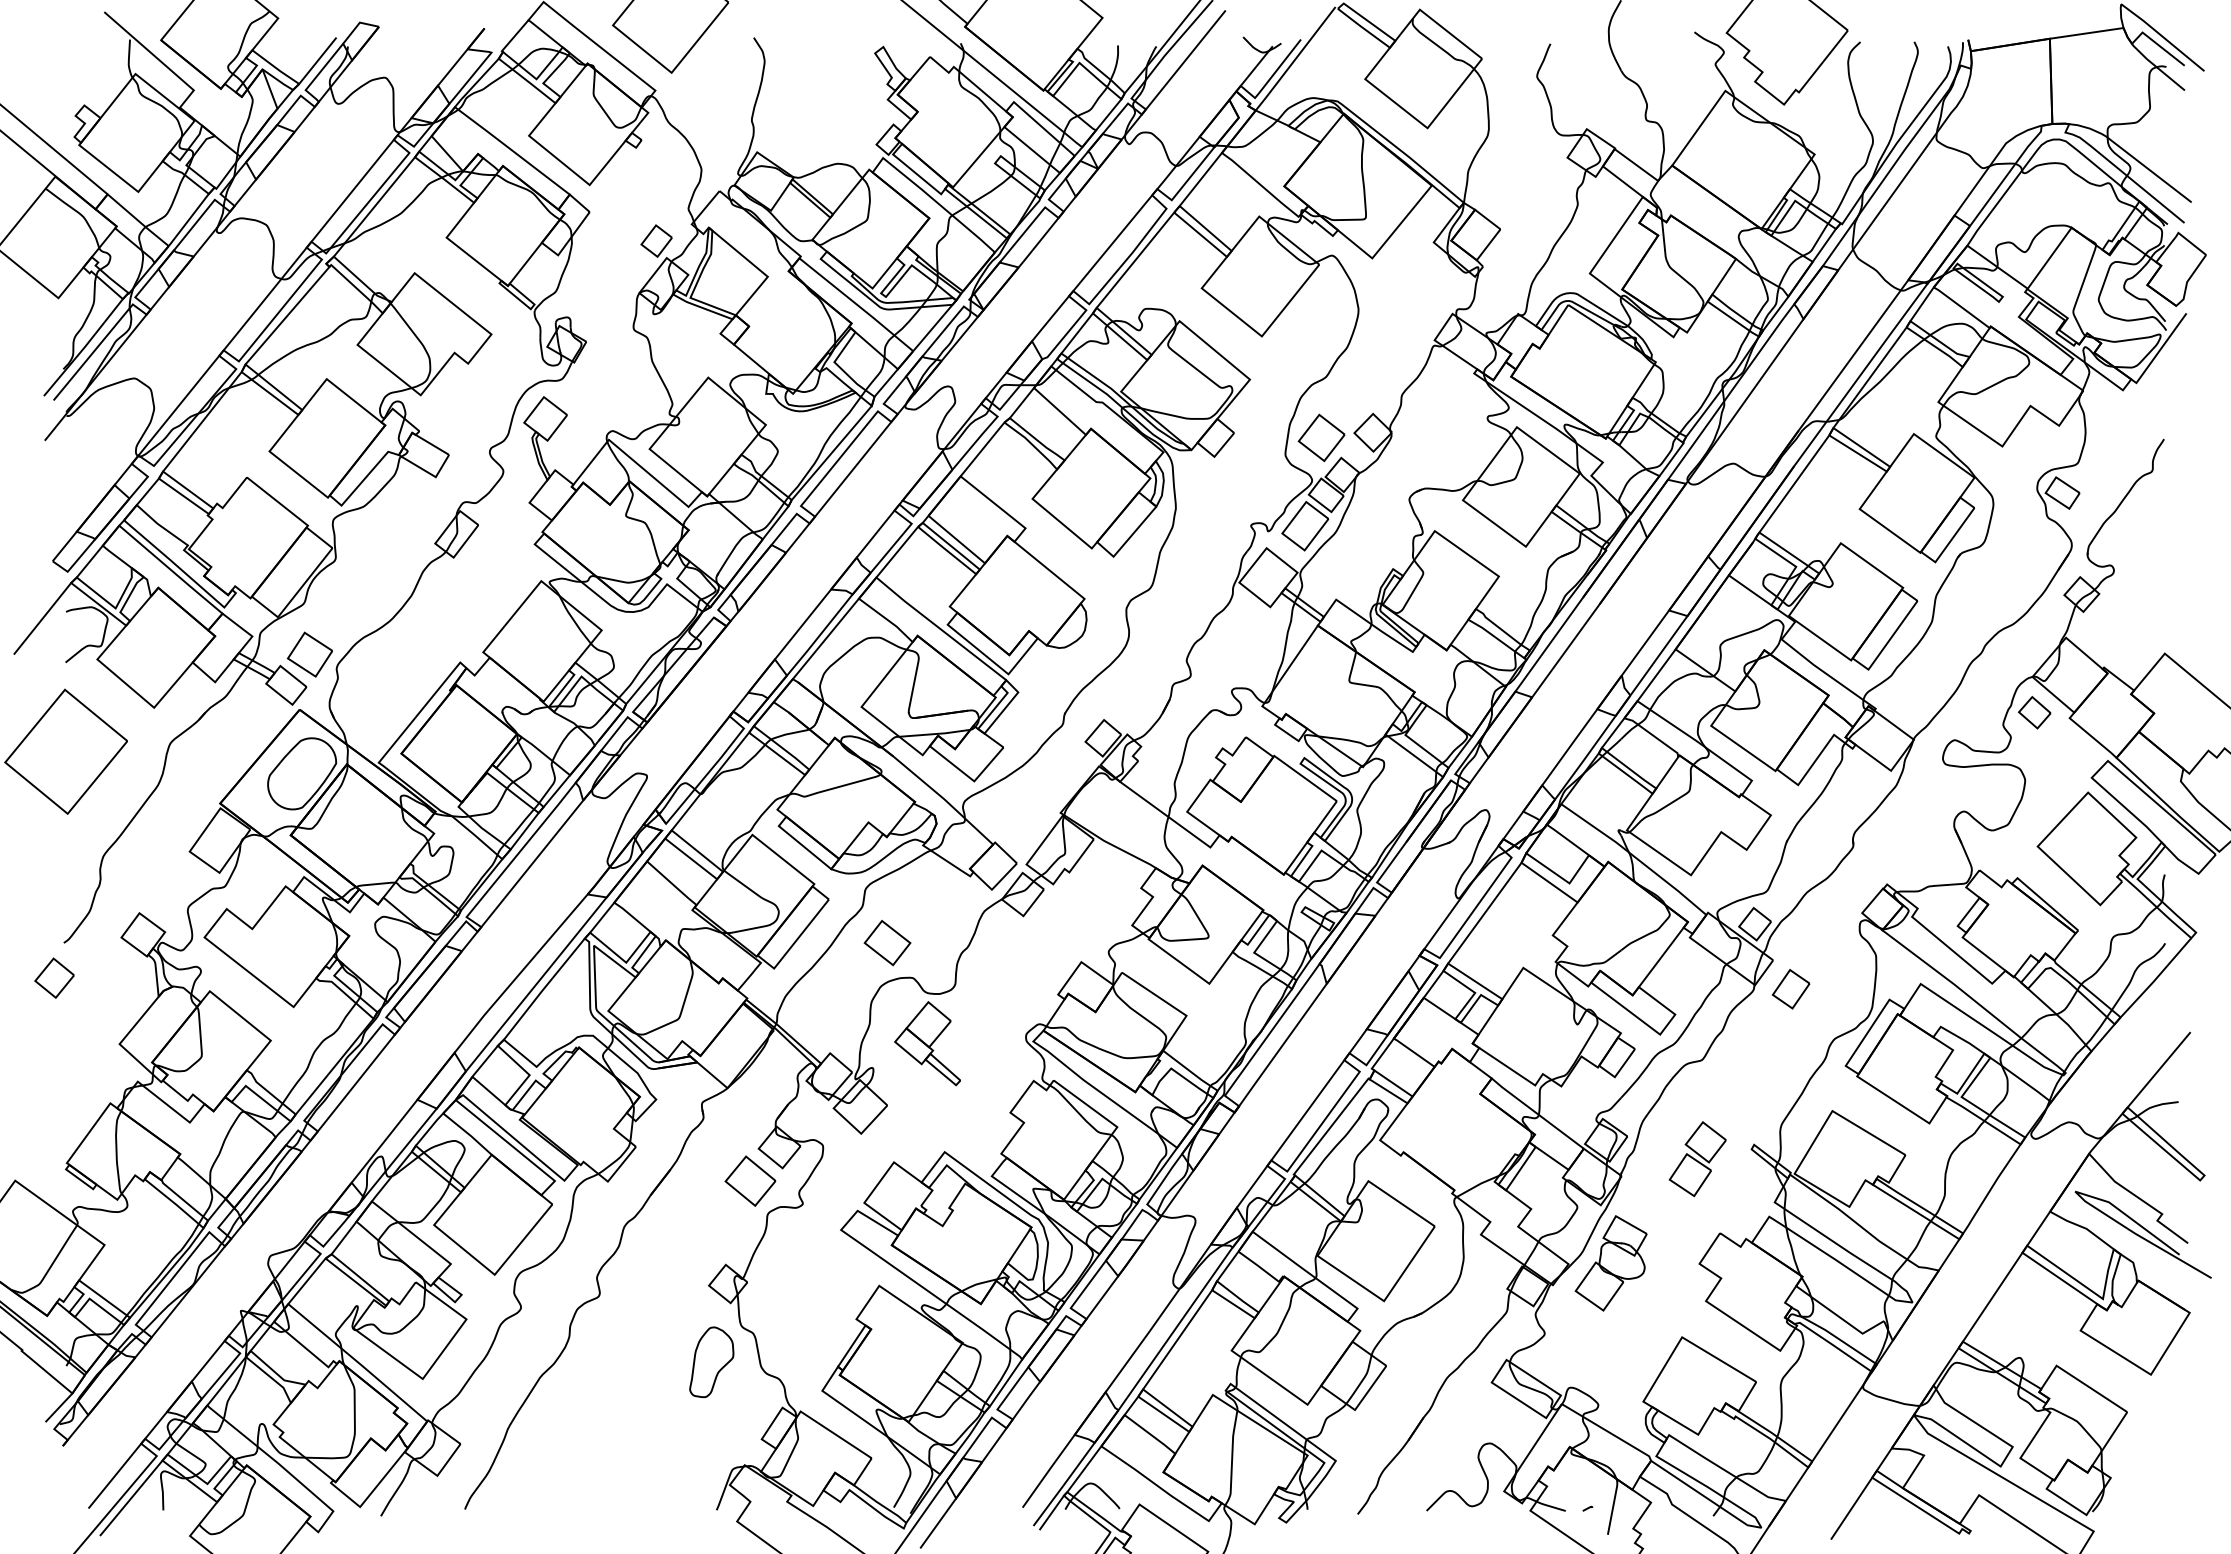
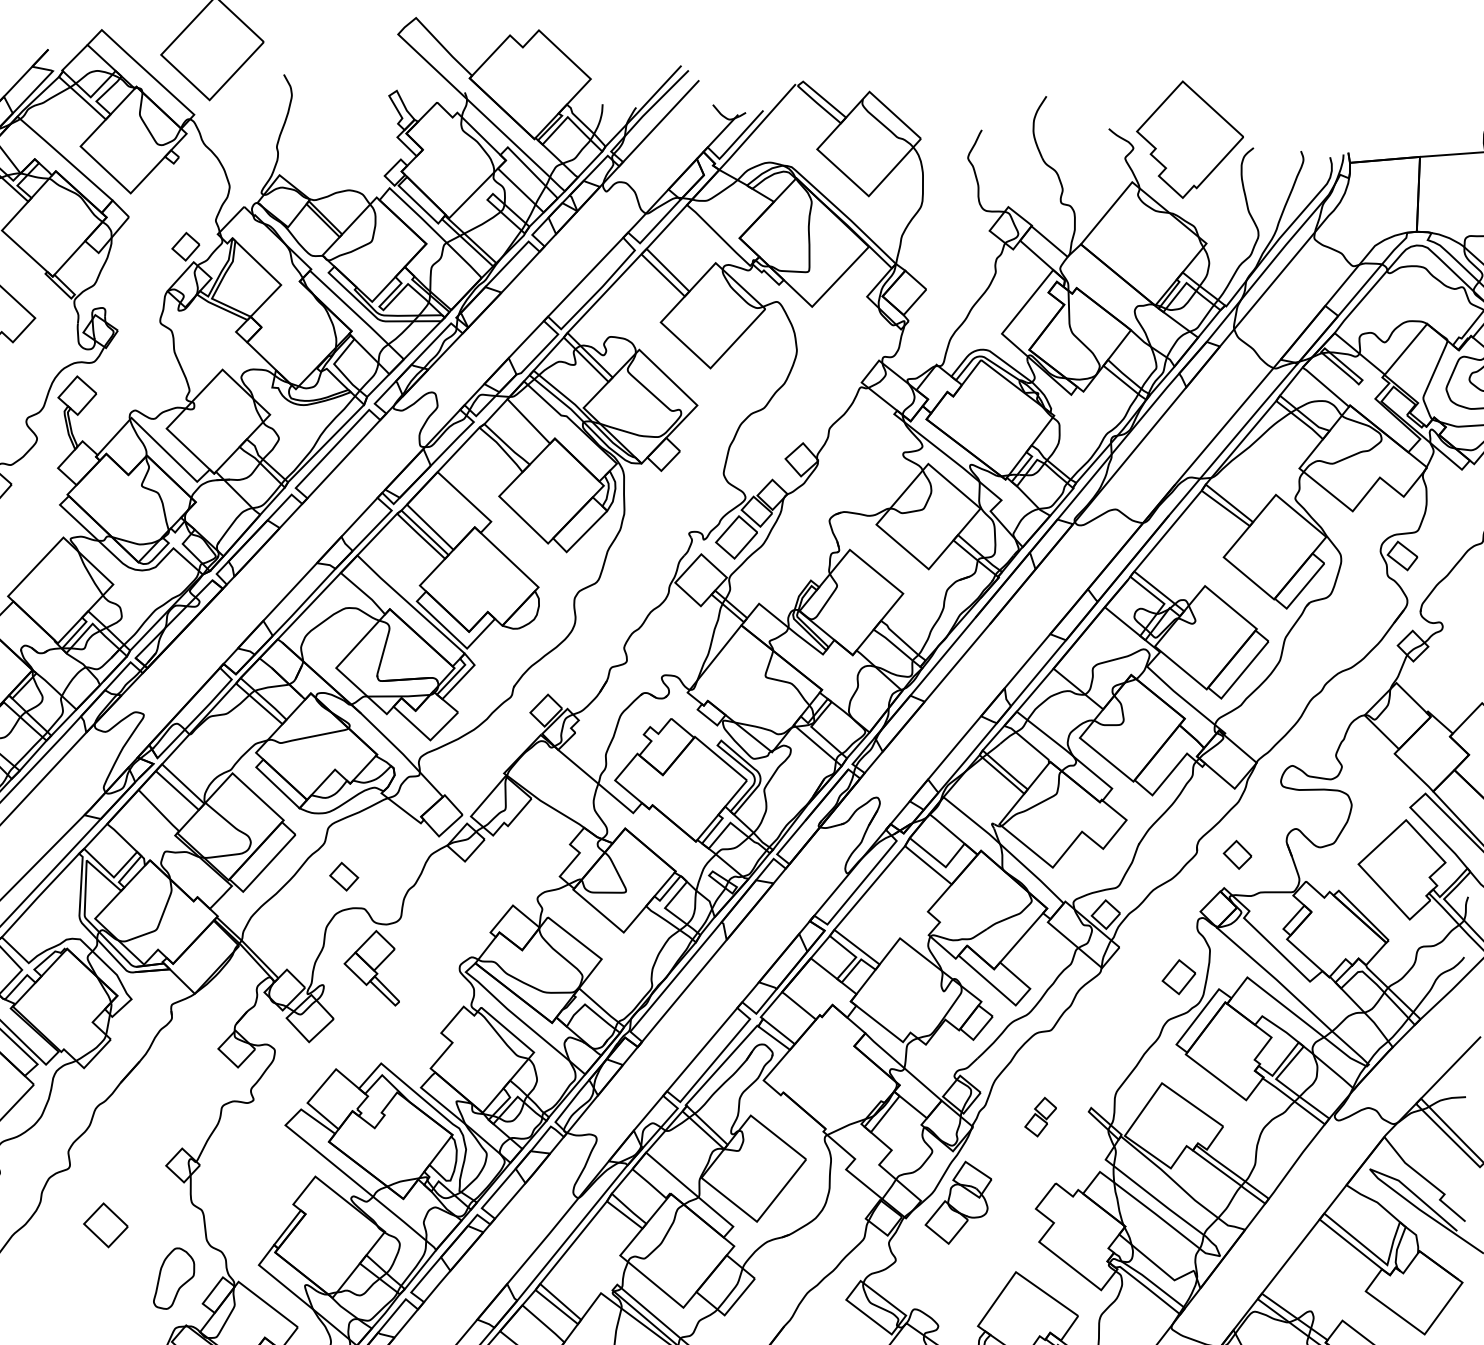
part: (1321, 437) -> (756, 460), removed
part: (2034, 712) -> (1237, 854), moved
part: (887, 943) -> (344, 877), size x0.7
part: (1790, 989) -> (1178, 977), moved
part: (1697, 1159) -> (1040, 1117), size x0.6
part: (750, 1180) -> (105, 1224), moved
part: (711, 1362) -> (174, 1278), moved

